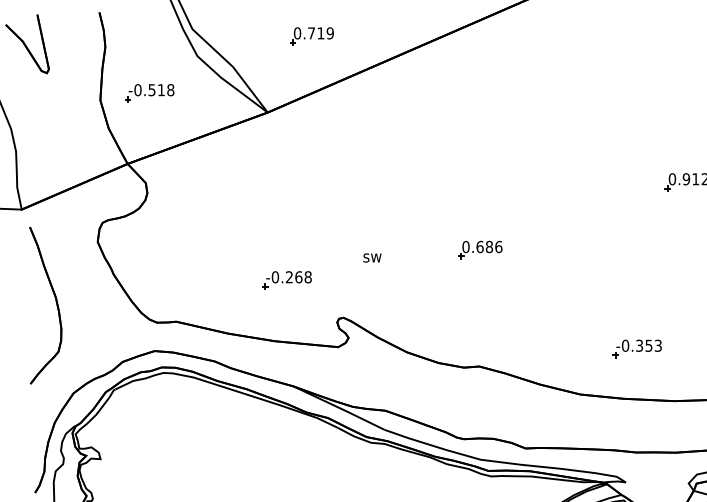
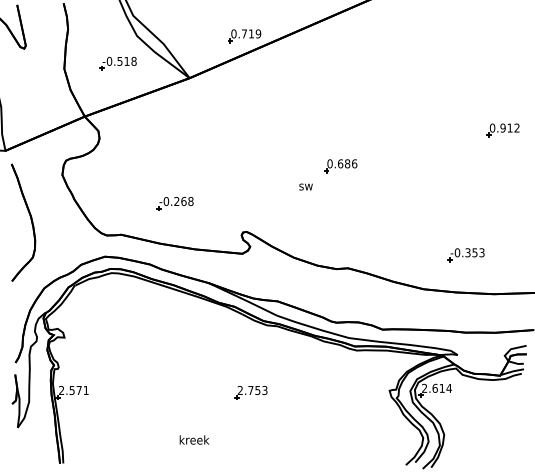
part: (311, 36) -> (244, 36), moved
part: (148, 92) -> (117, 63), moved
part: (479, 250) -> (340, 166), moved
text: (371, 257) -> (305, 186), moved
part: (286, 279) -> (174, 203), moved

